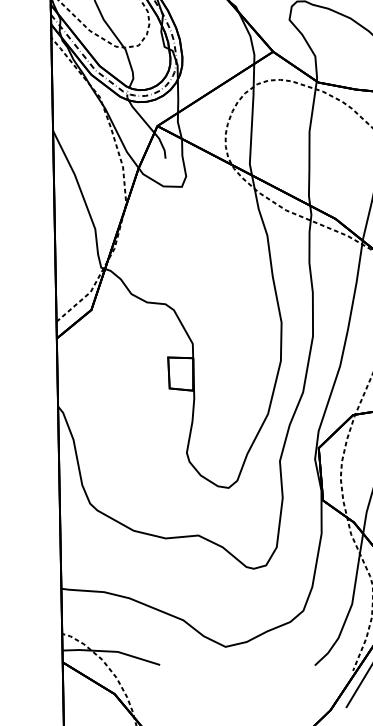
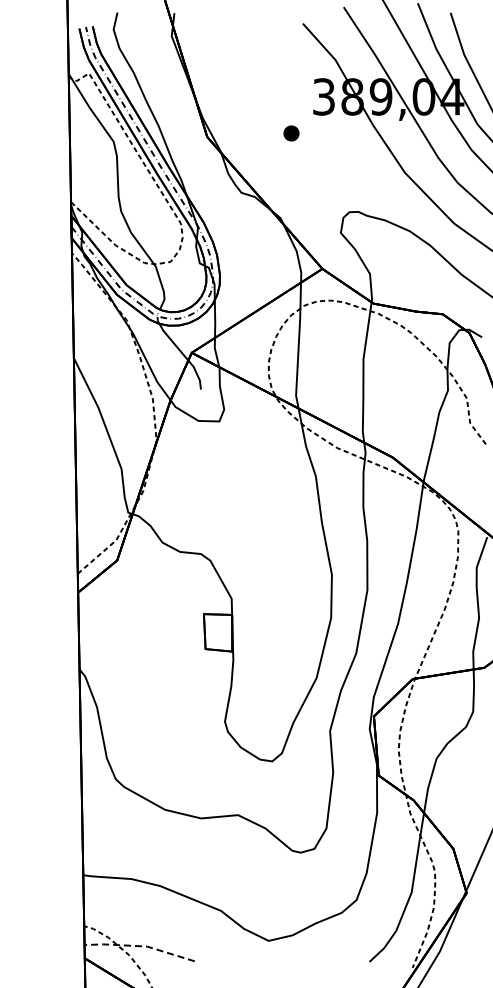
line: (112, 651) -> (140, 946), solid -> dashed

